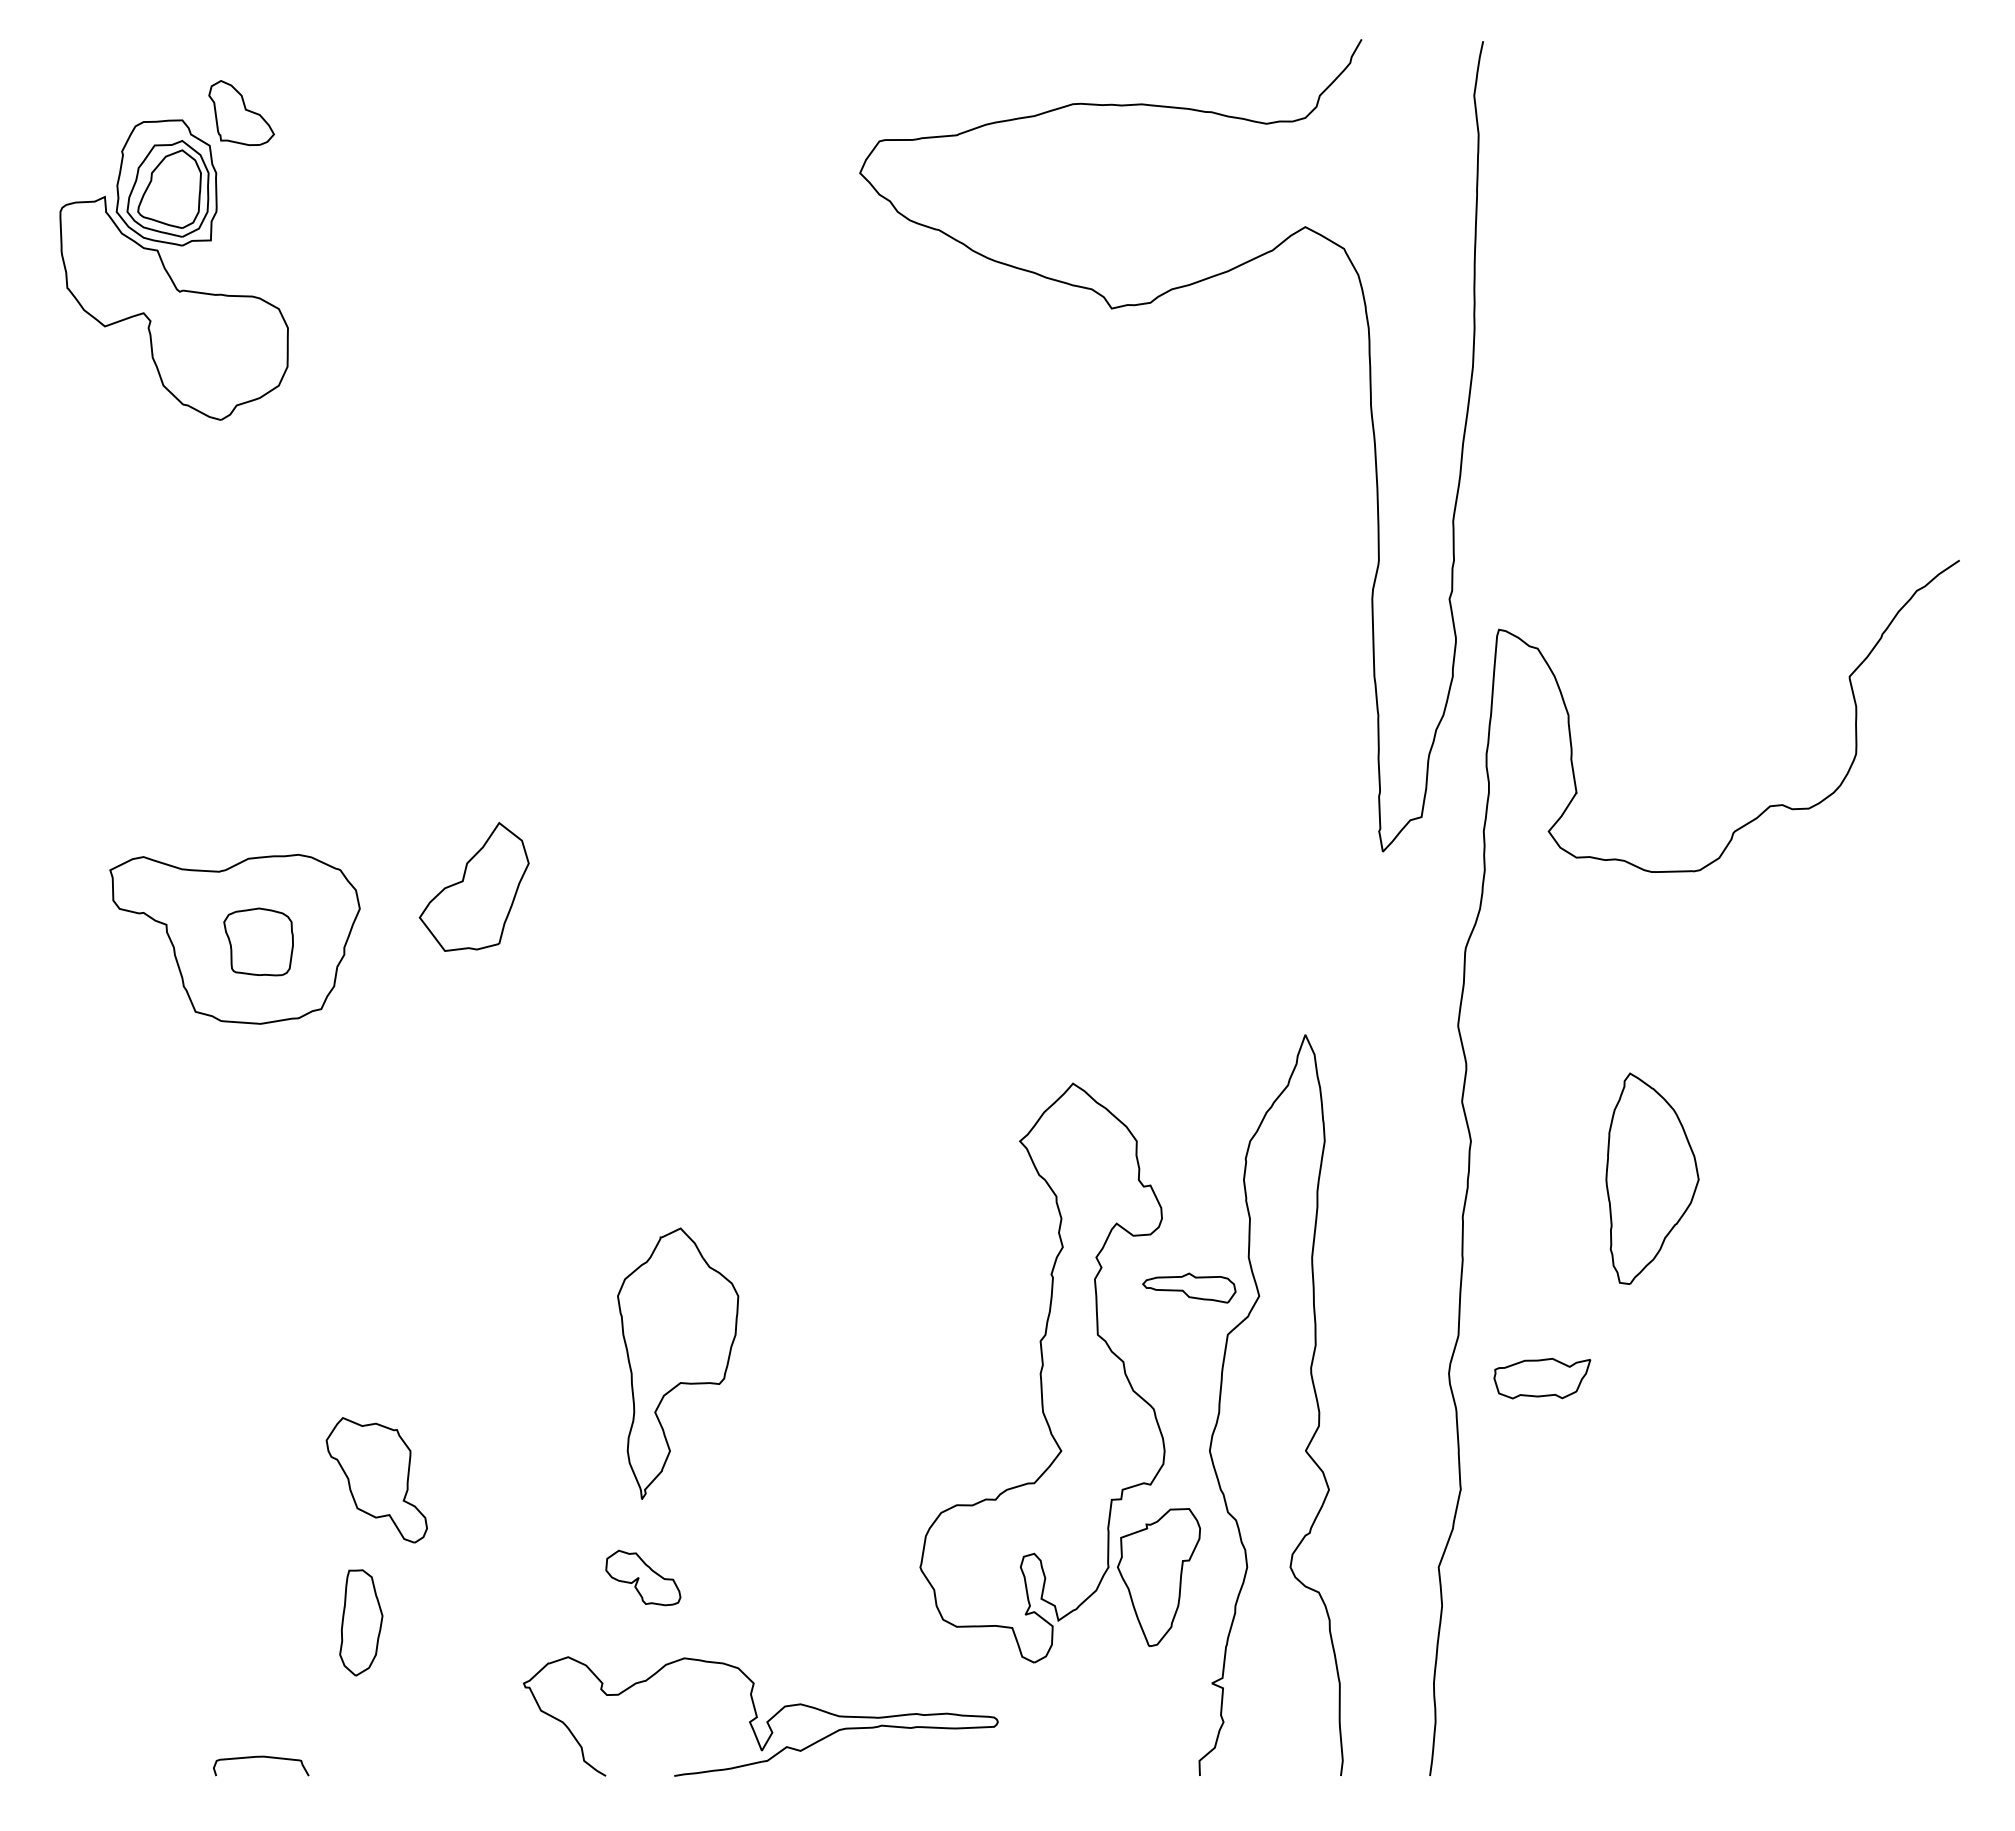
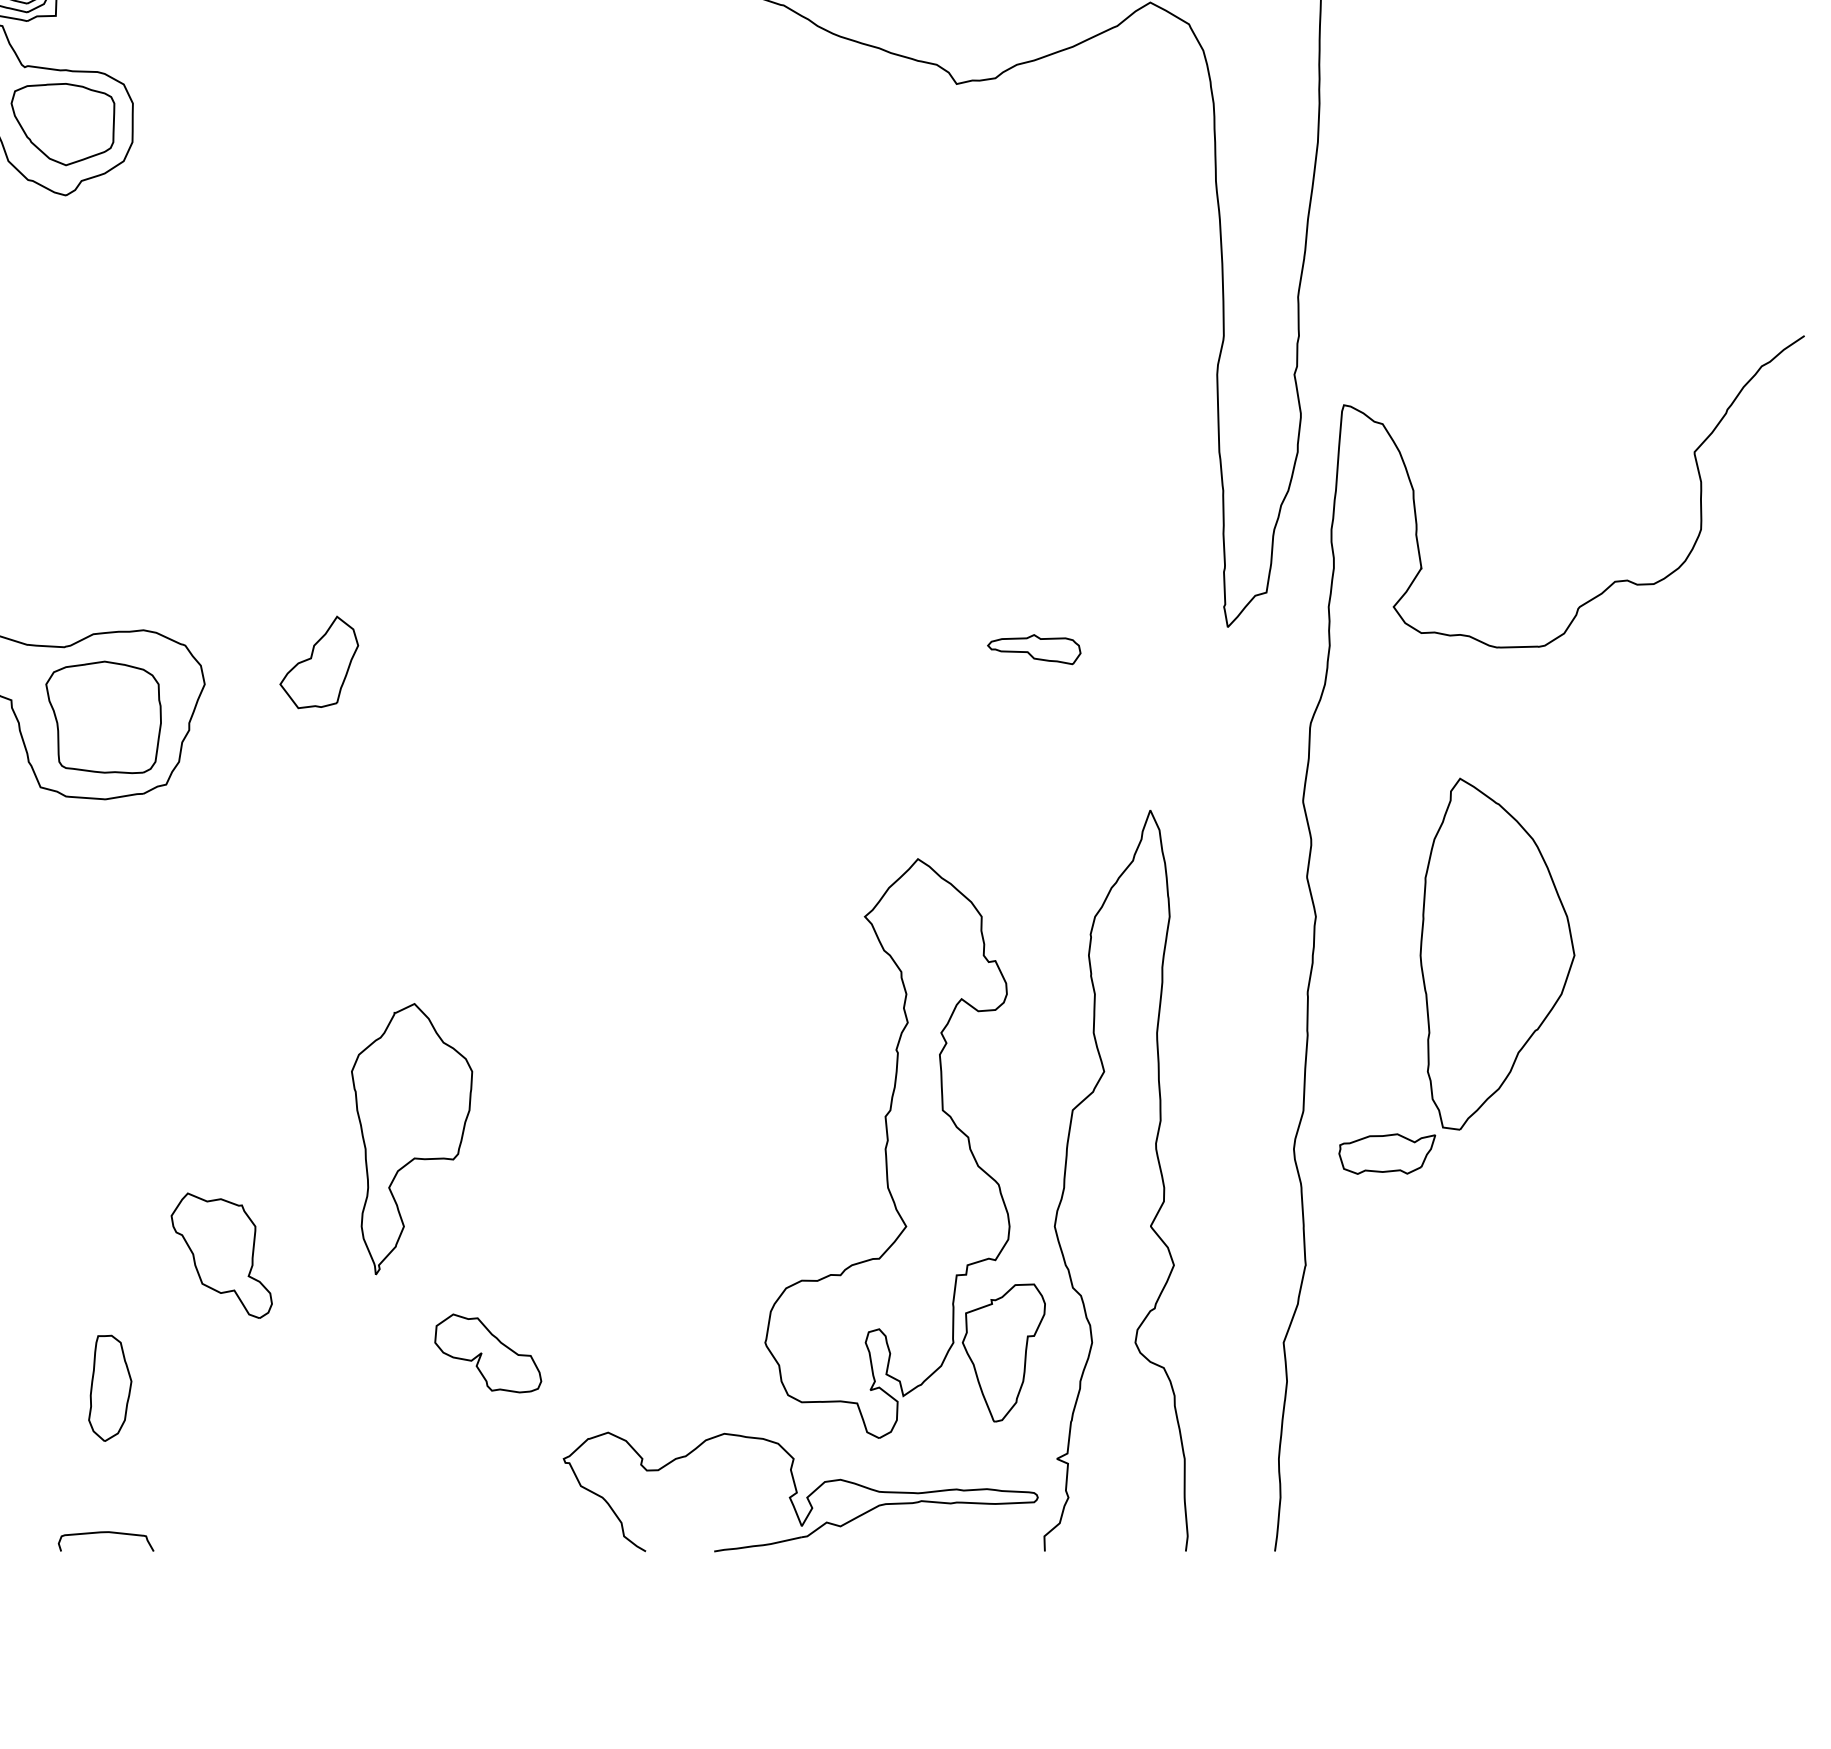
part: (217, 348) -> (62, 123), added
part: (474, 886) -> (319, 661), size x0.71
part: (258, 941) -> (103, 716), size x1.67
part: (1652, 1178) -> (1497, 953), size x1.67
part: (1189, 1287) -> (1034, 648), moved
part: (678, 1363) -> (412, 1138), moved
part: (643, 1577) -> (488, 1352), size x1.43
part: (361, 1622) -> (110, 1387), moved
part: (760, 1716) -> (800, 1491), moved

